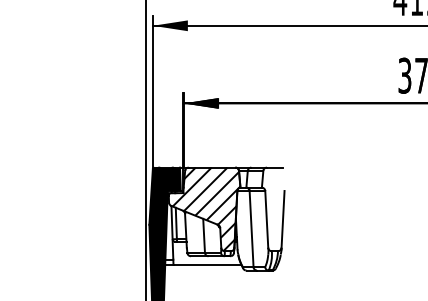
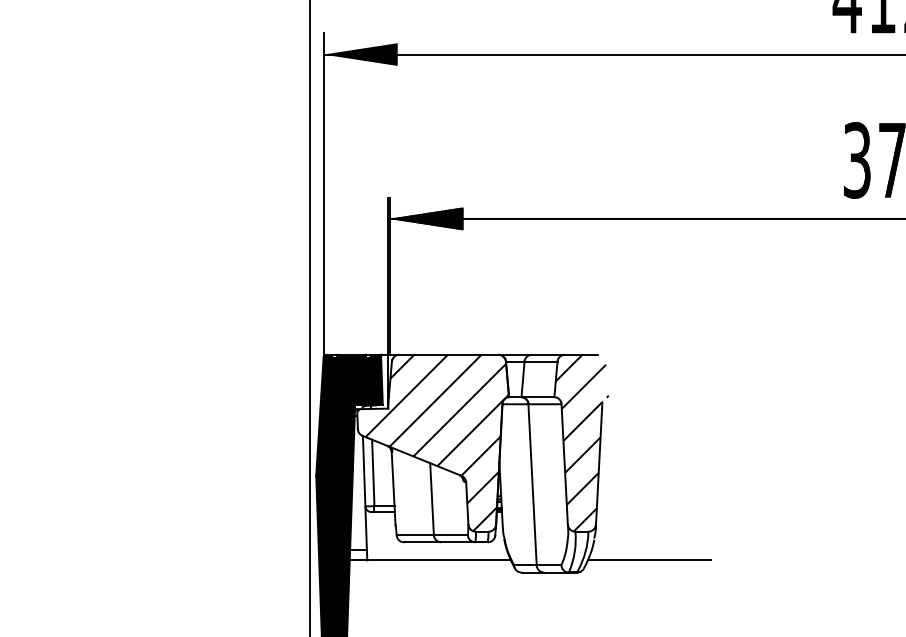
hatch: (274, 209) -> (581, 443), added
line: (306, 264) -> (648, 559), added

